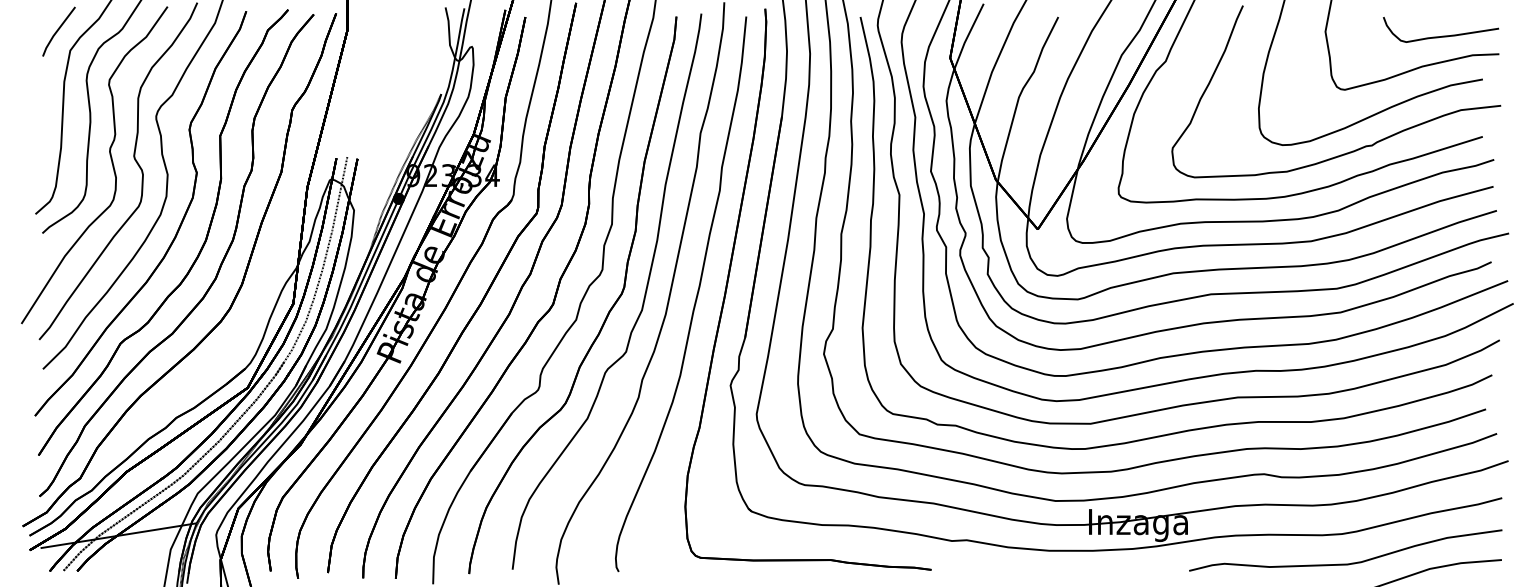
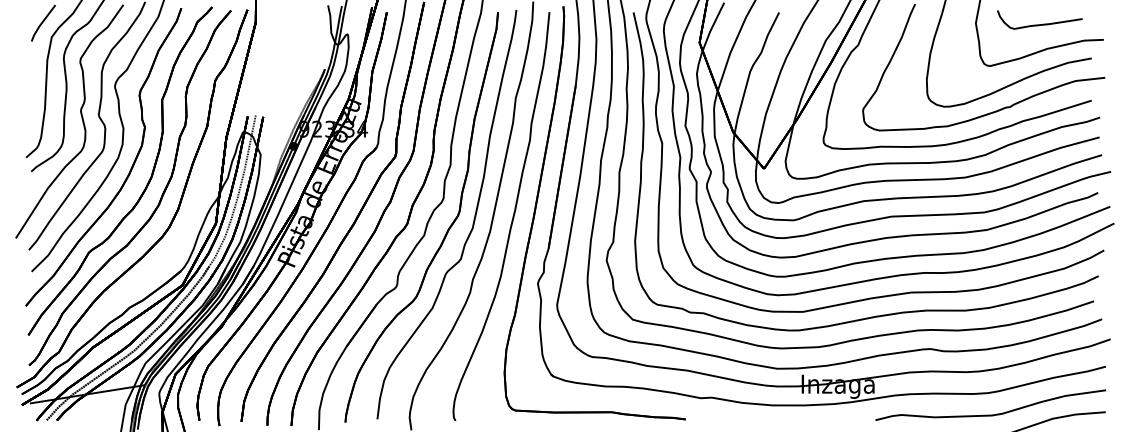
part: (1440, 29) -> (1039, 19), moved

